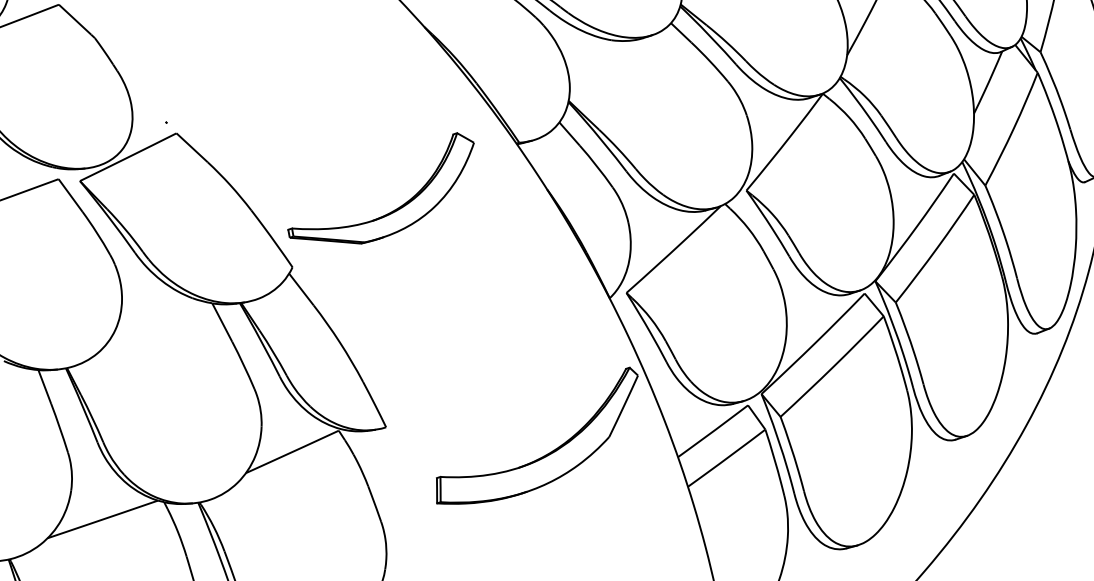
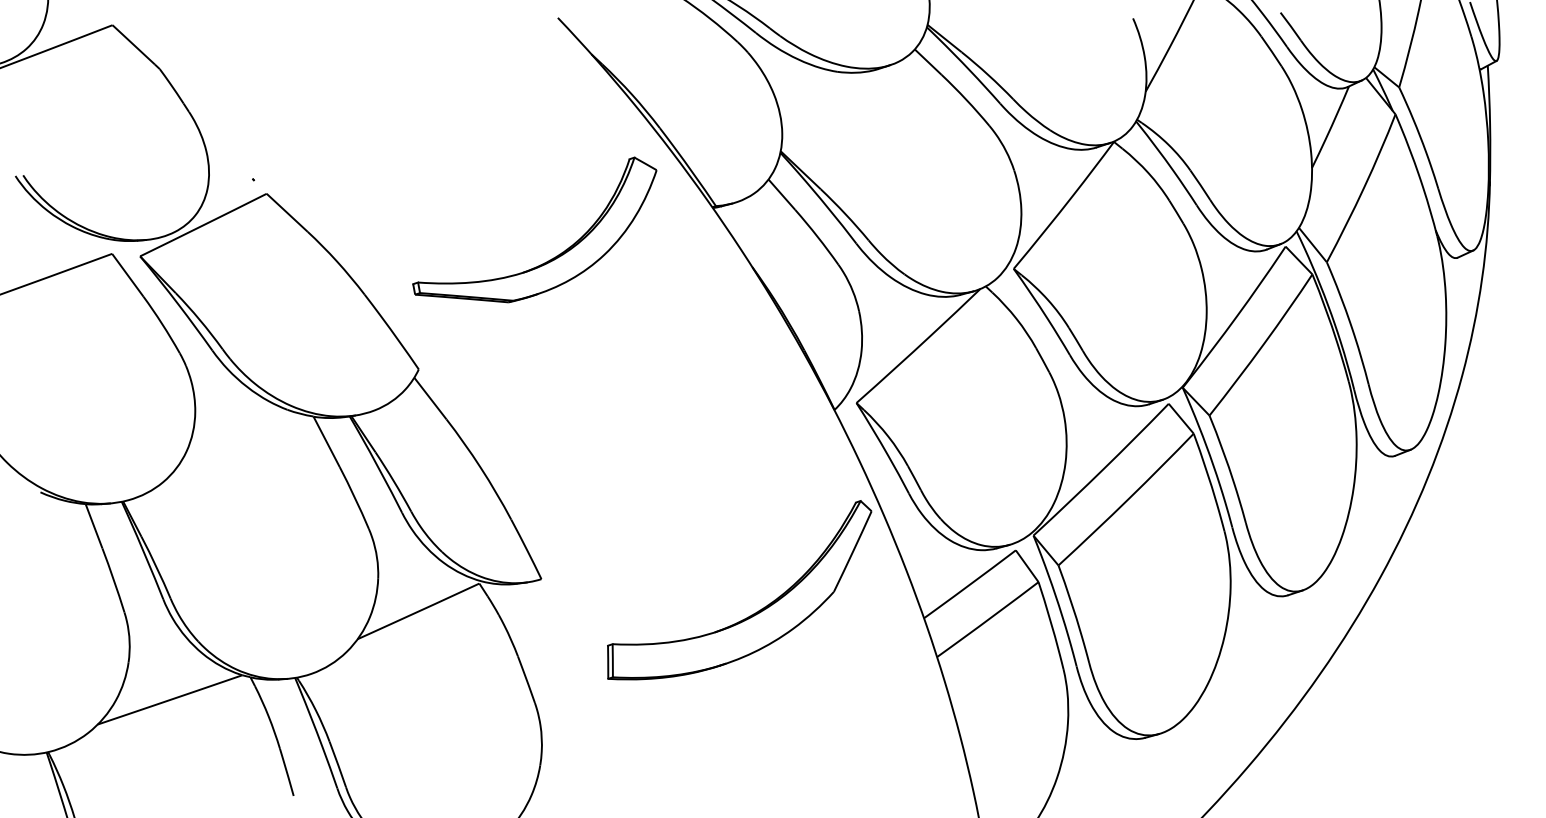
part: (392, 210) -> (549, 259), moved

